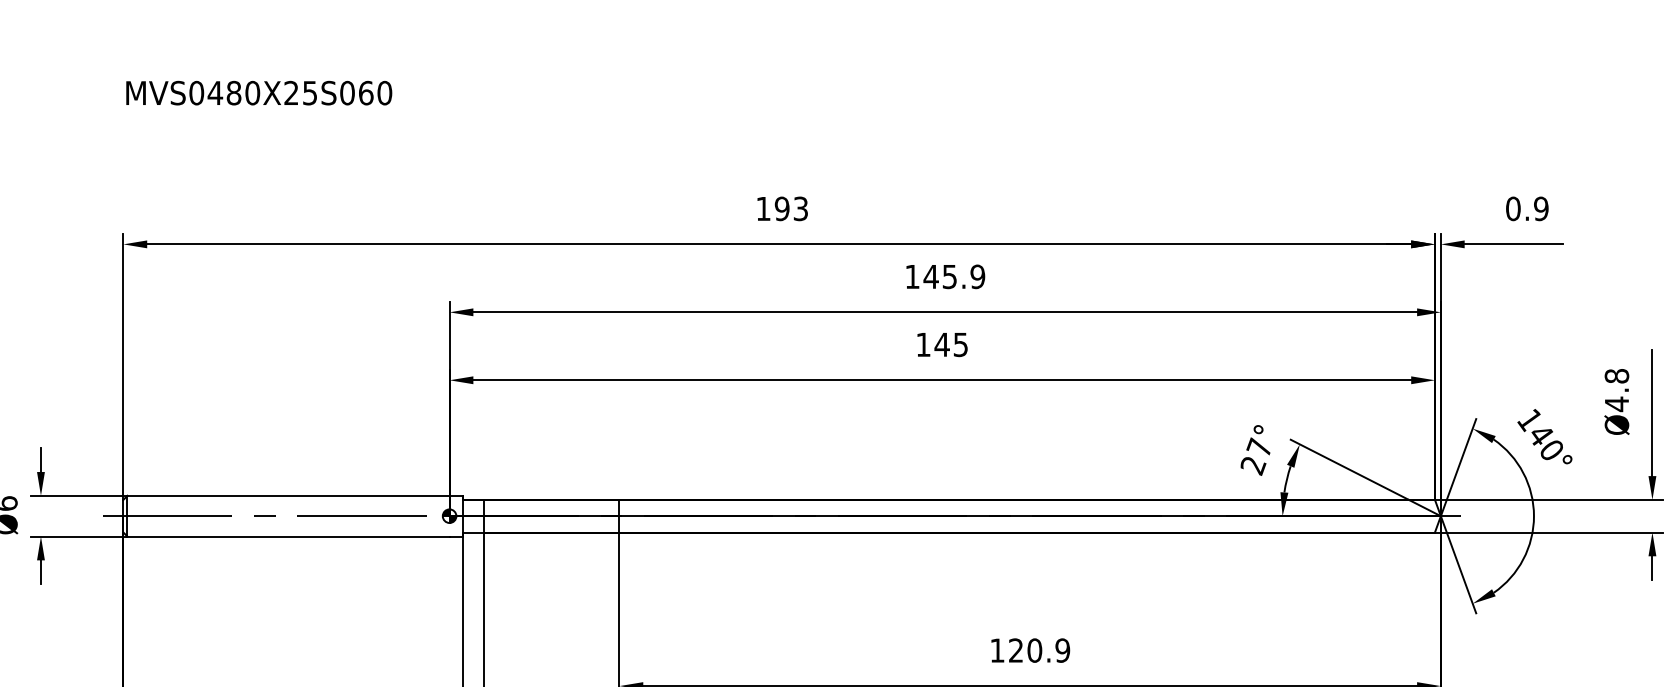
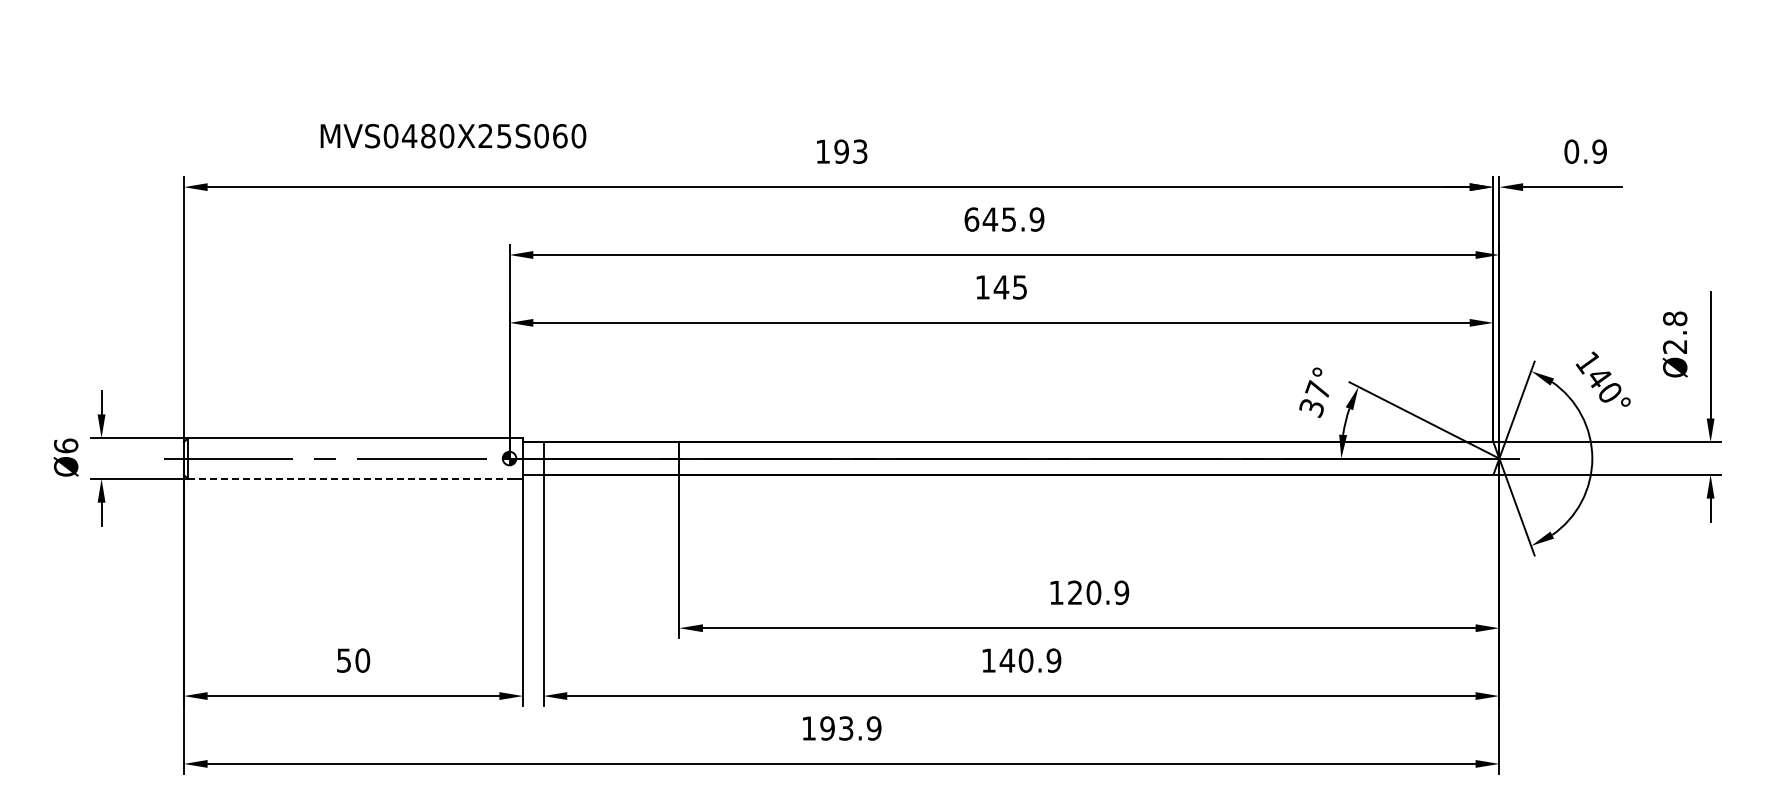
text: (259, 93) -> (453, 136), moved
text: (912, 276) -> (971, 219), 145.9 -> 645.9
text: (1616, 403) -> (1674, 346), Ø4.8 -> Ø2.8
text: (1253, 466) -> (1312, 408), 27° -> 37°
line: (288, 536) -> (348, 478), solid -> dashed

